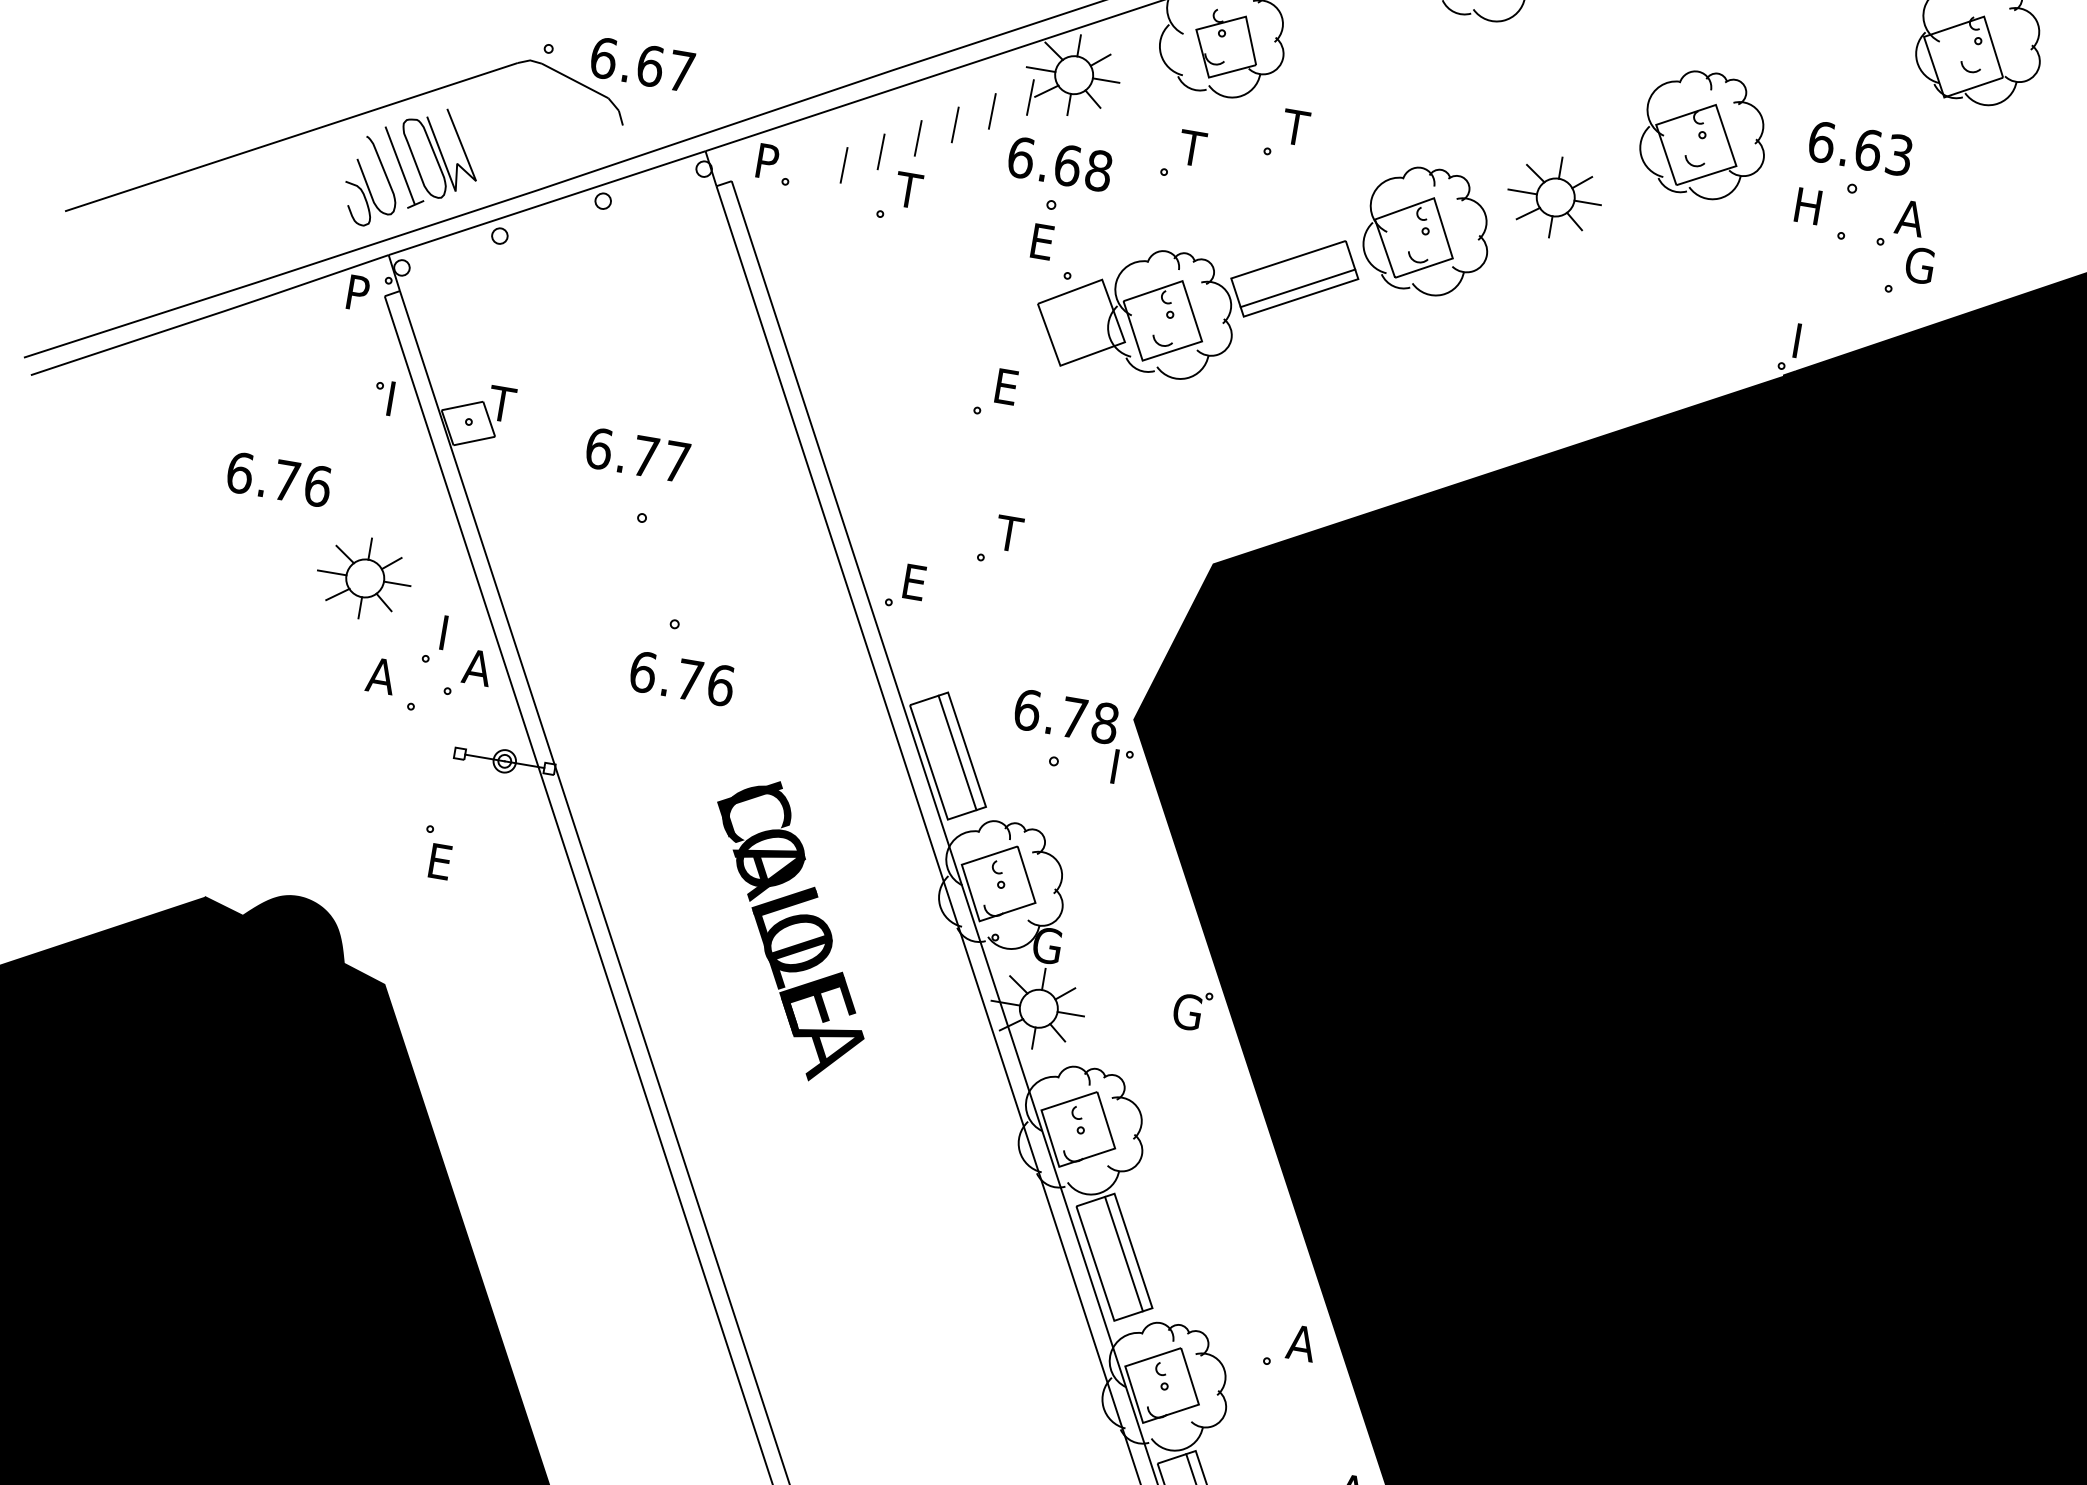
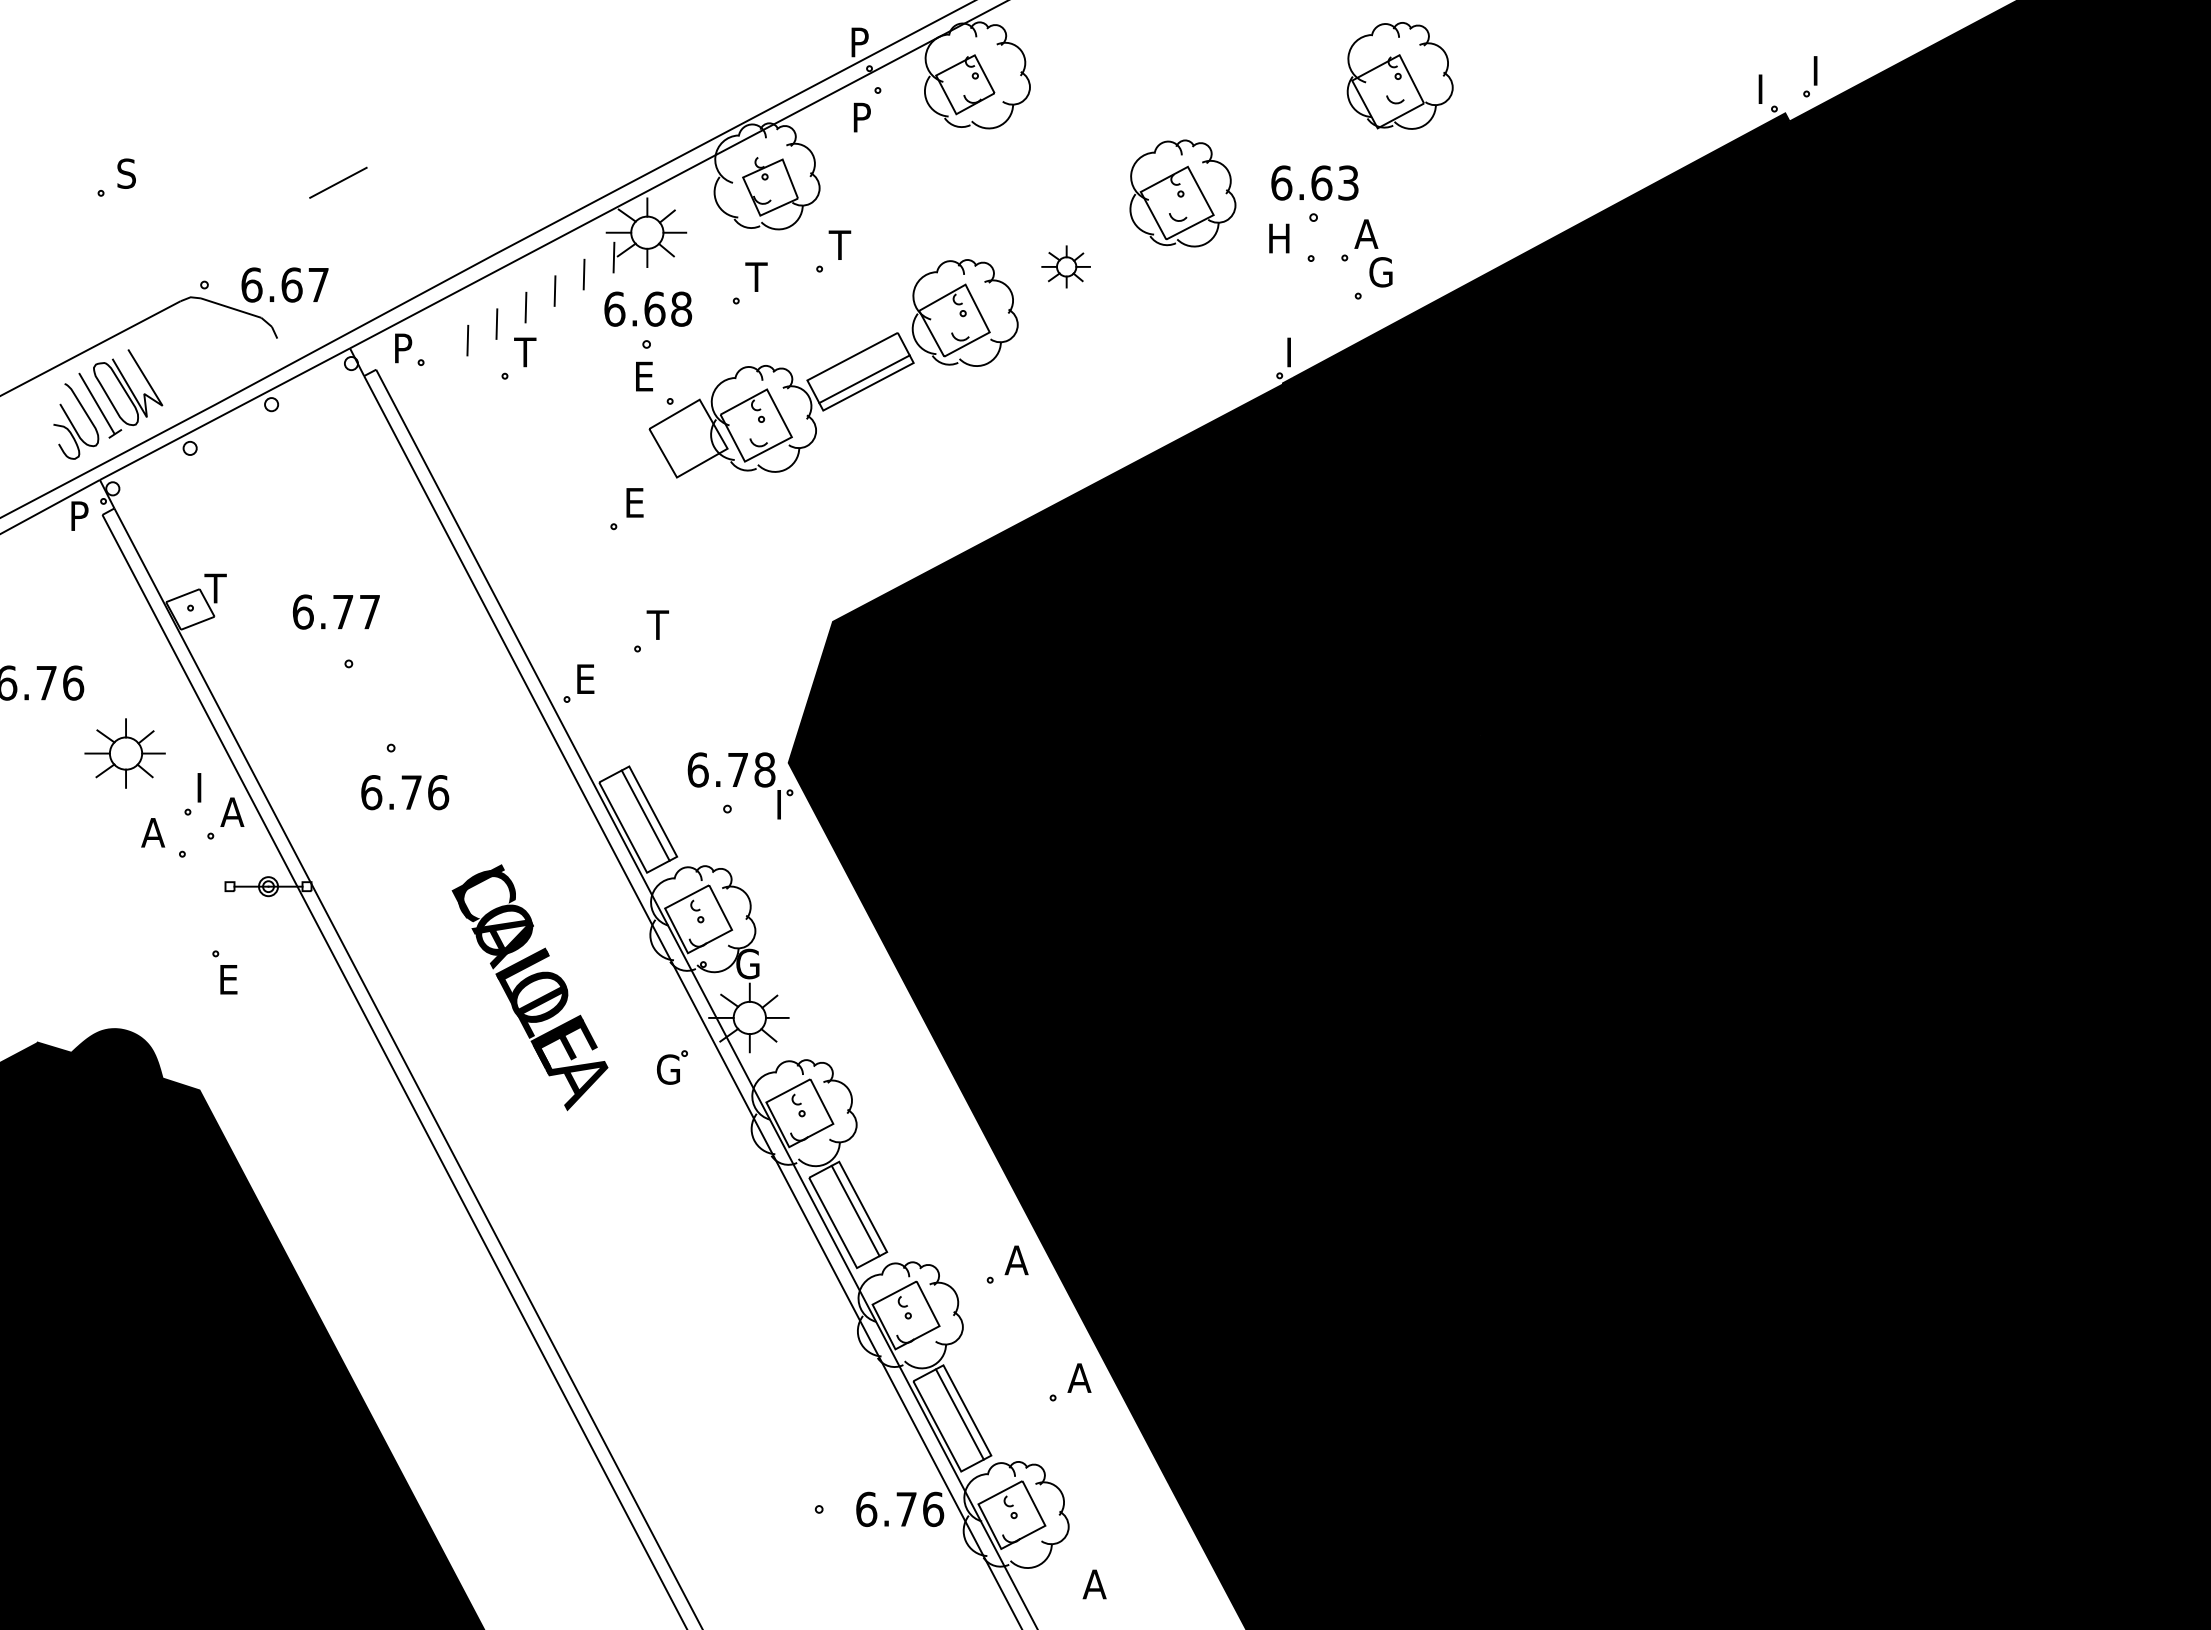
part: (1553, 196) -> (1065, 266), size x0.6
part: (383, 397) -> (115, 599), removed
part: (1192, 1010) -> (672, 1067), moved

